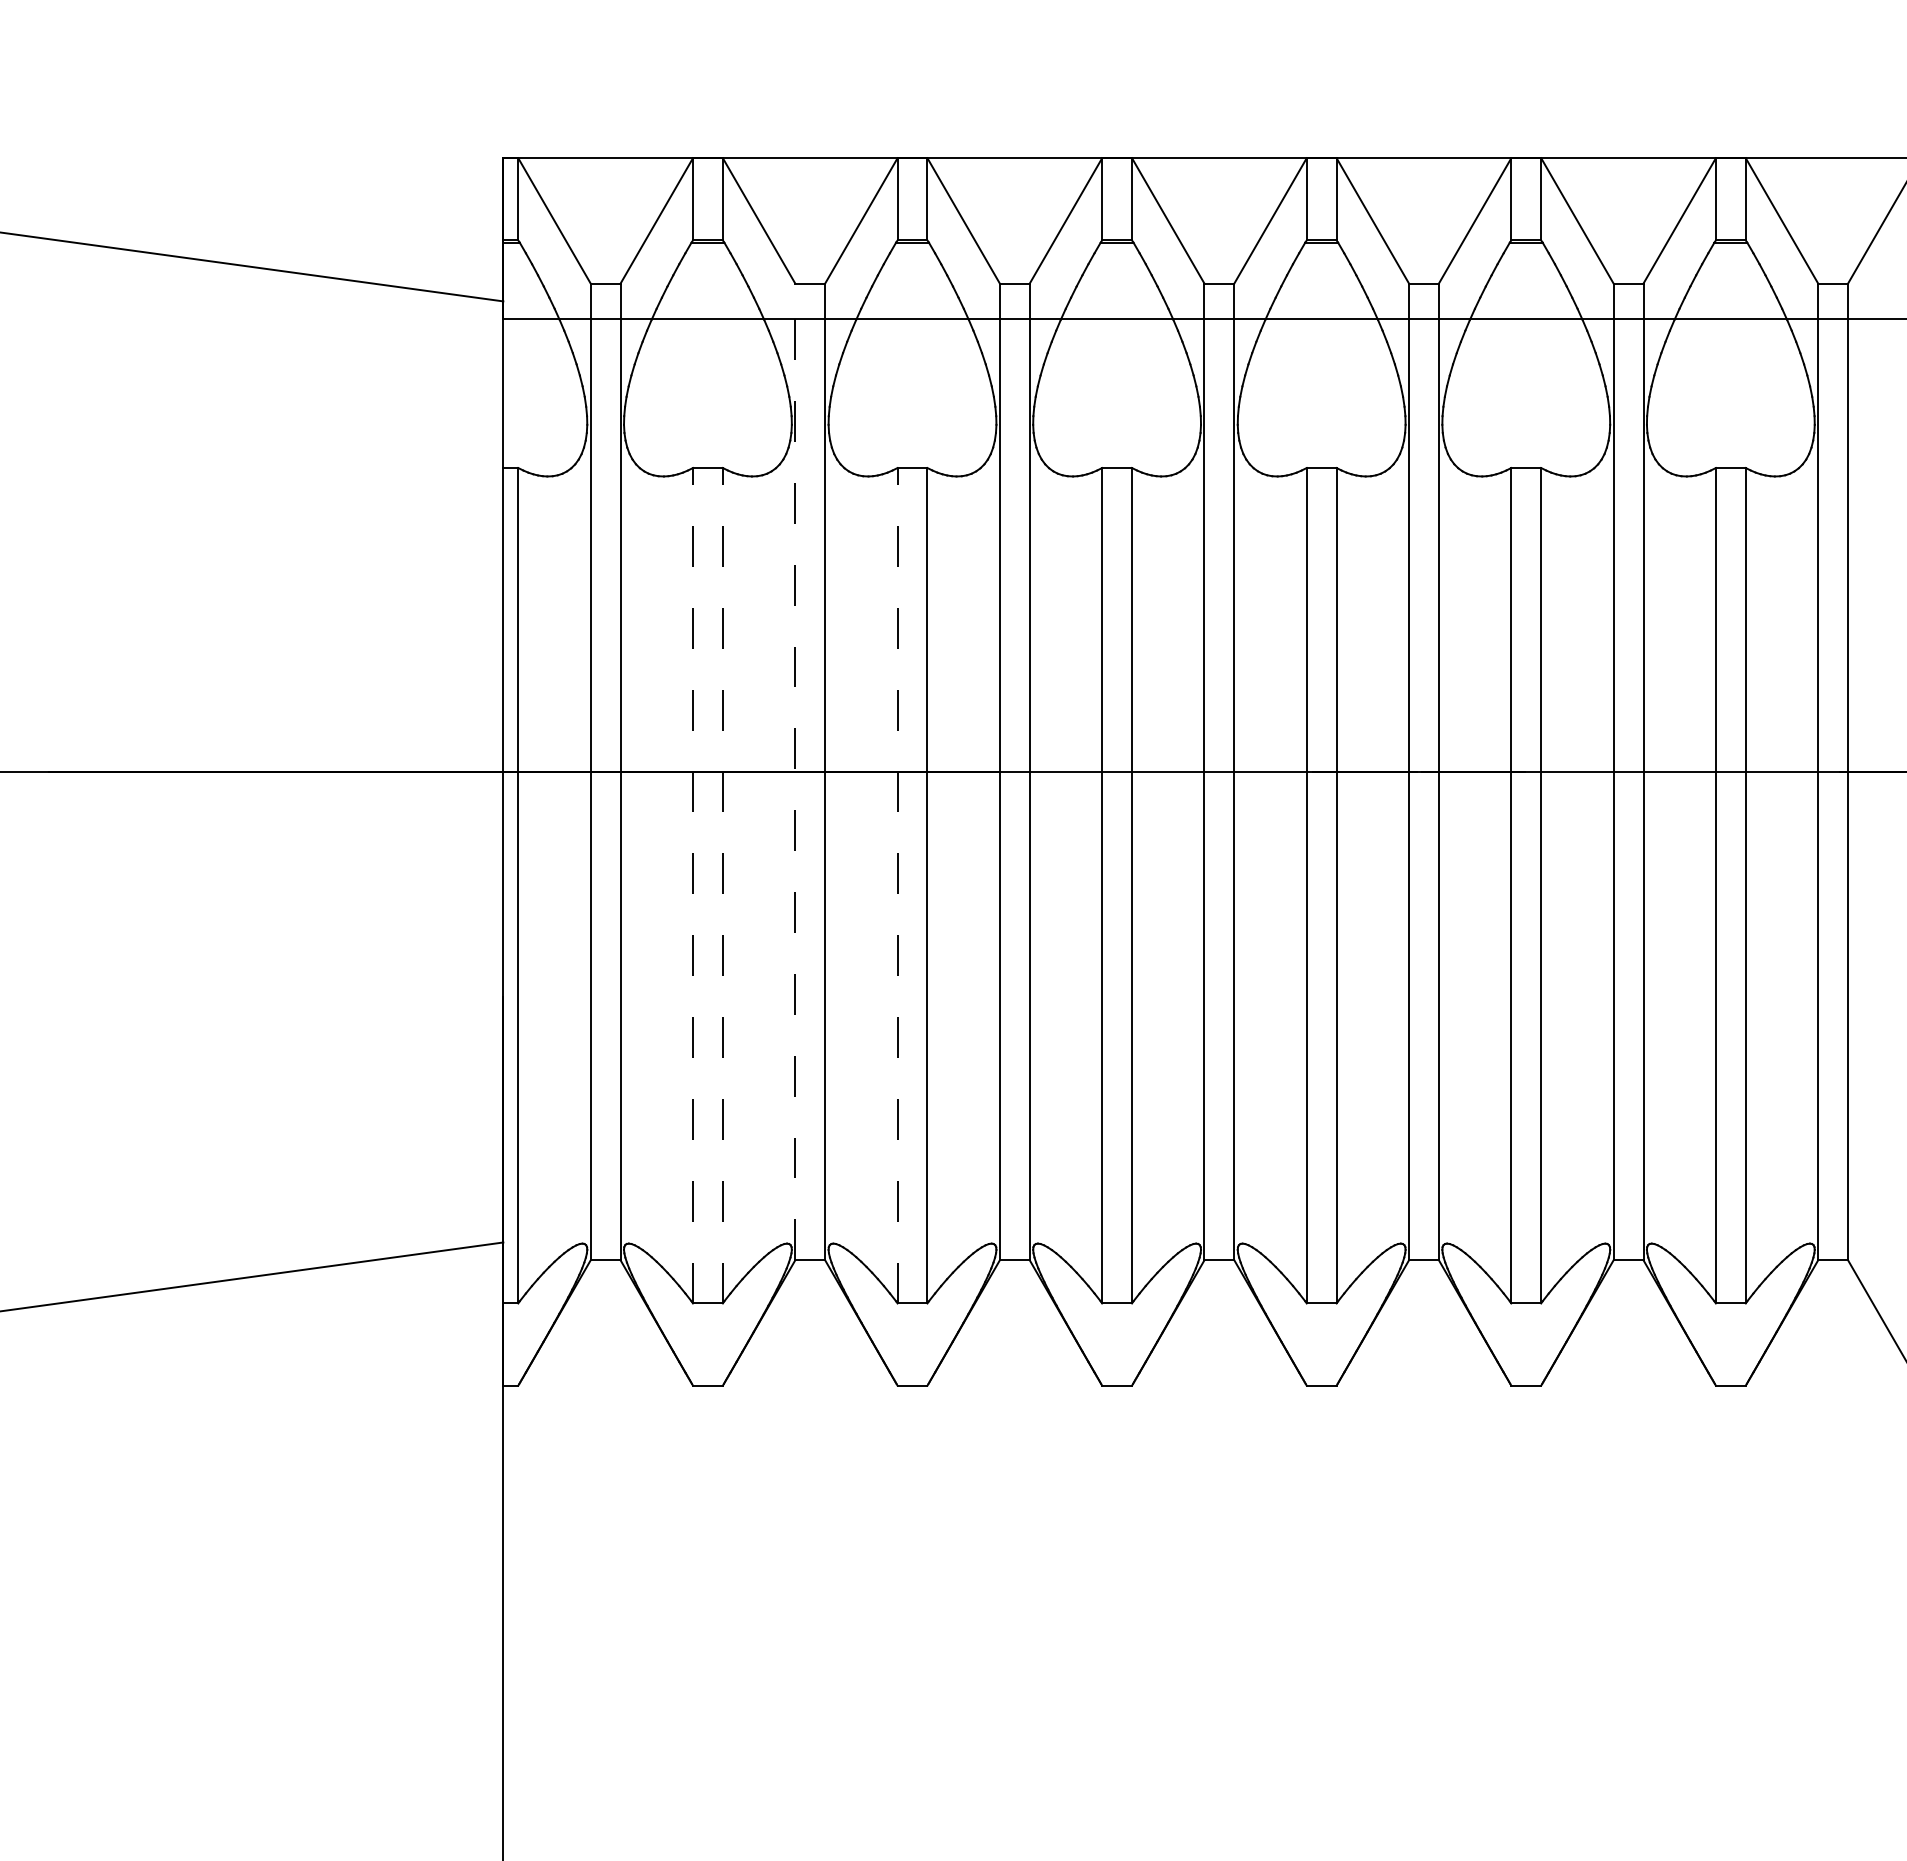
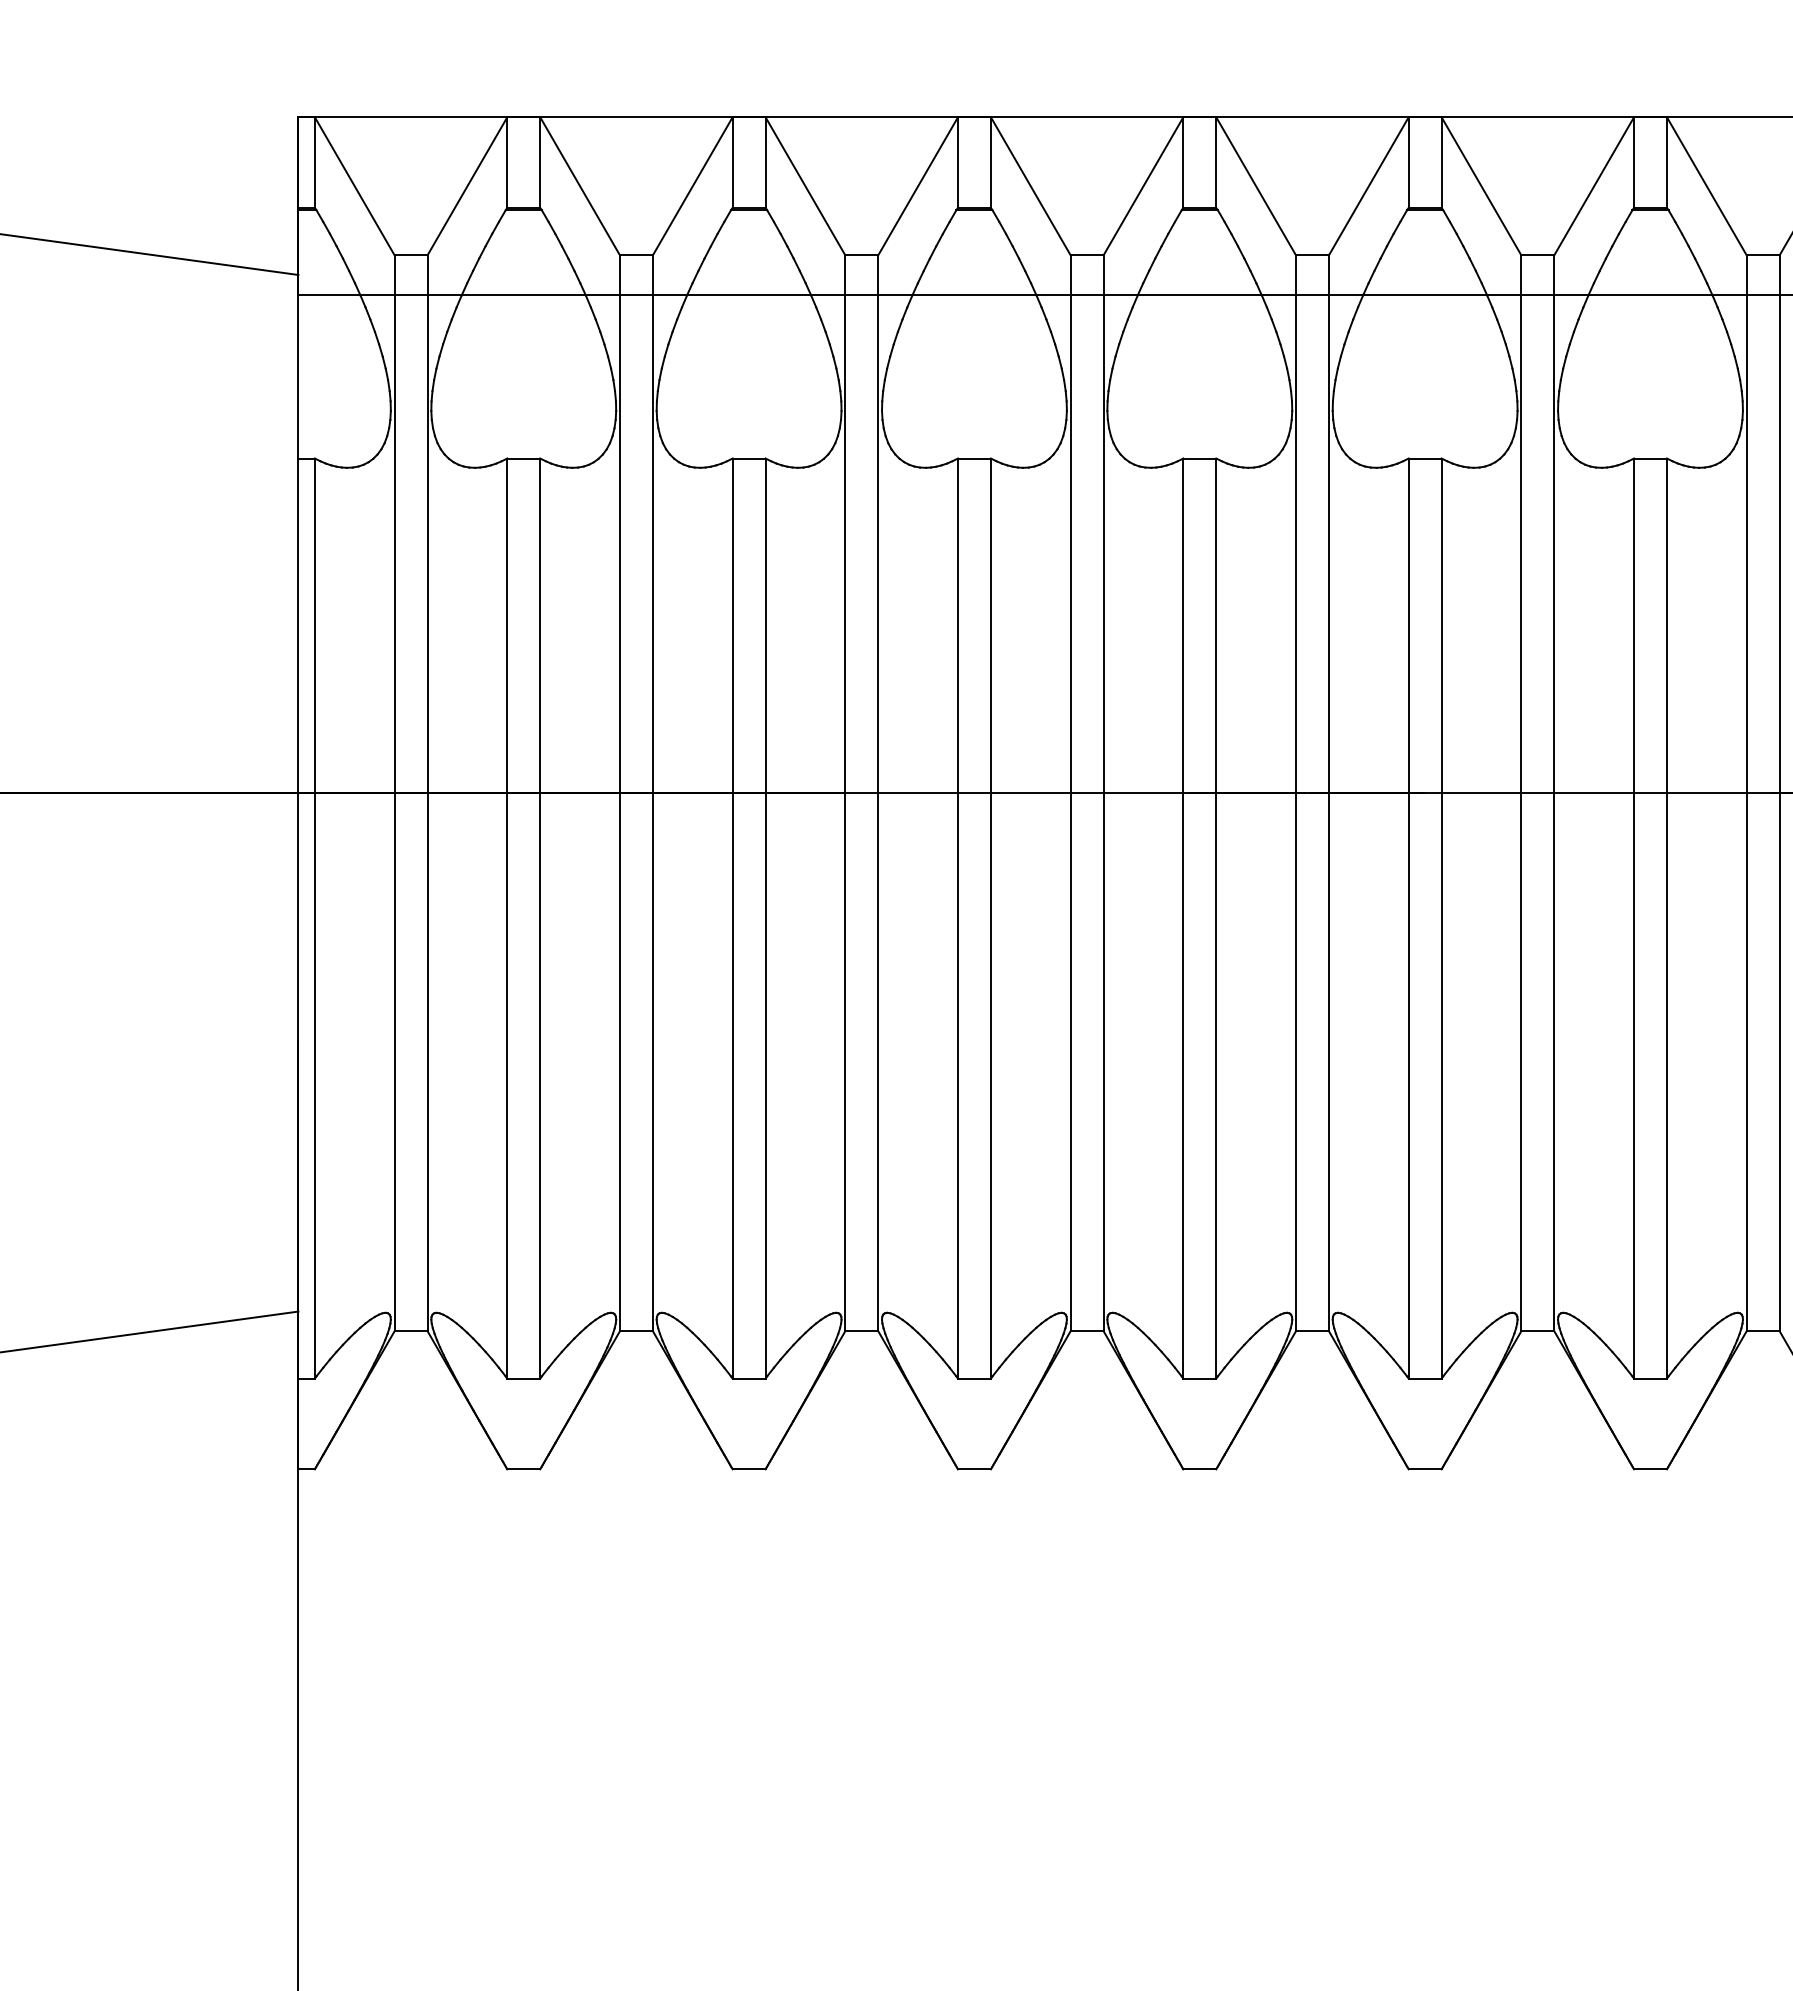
line: (795, 771) -> (620, 792), dashed -> solid
line: (693, 885) -> (507, 918), dashed -> solid
line: (722, 885) -> (539, 918), dashed -> solid
line: (897, 885) -> (732, 918), dashed -> solid

